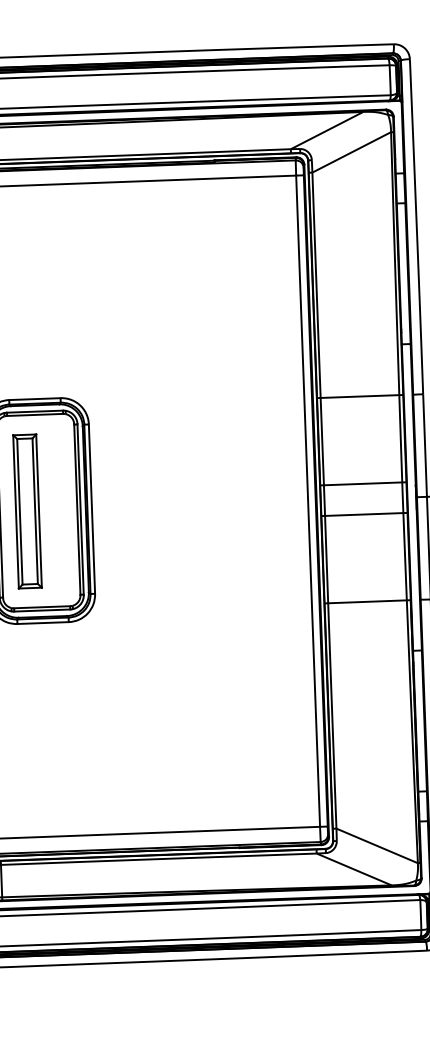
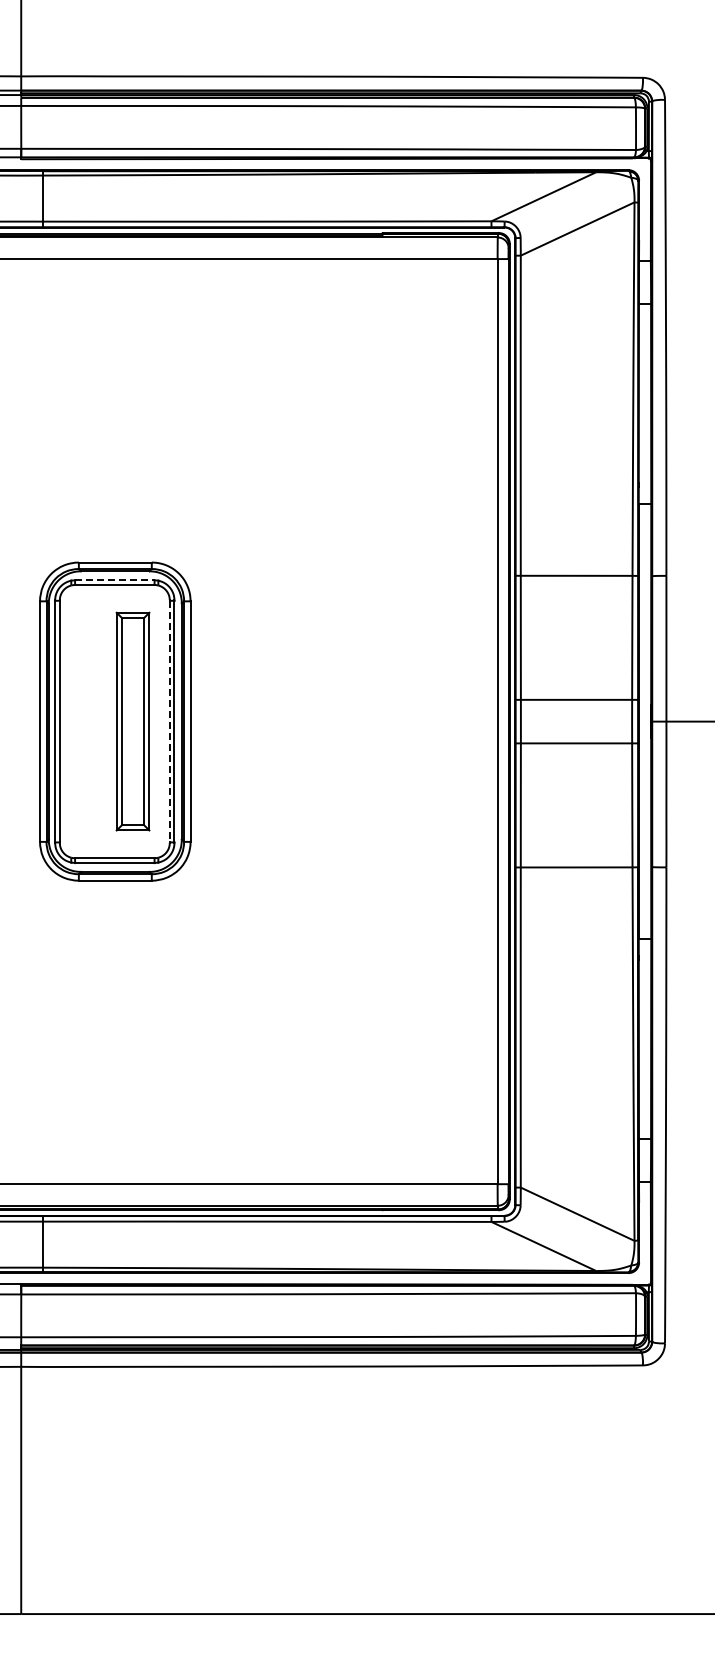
line: (34, 411) -> (114, 580), solid -> dashed
line: (77, 509) -> (169, 721), solid -> dashed
part: (27, 511) -> (132, 721), moved

